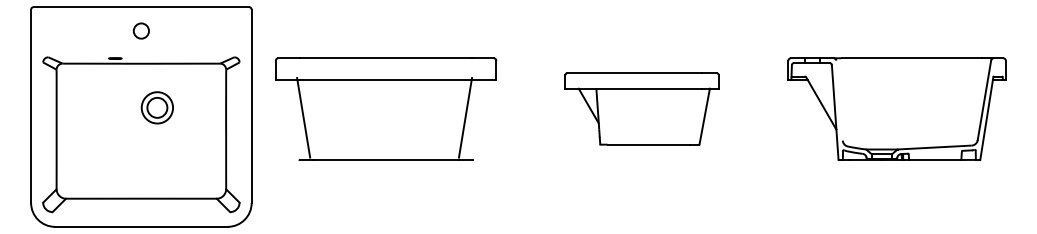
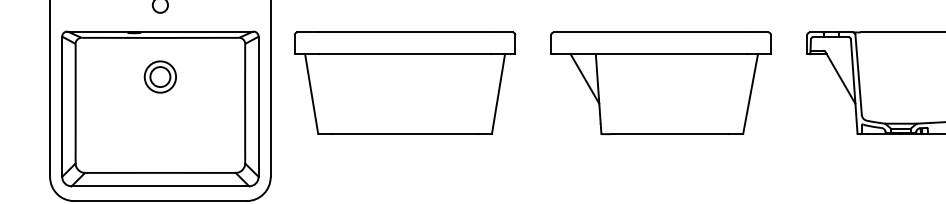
line: (141, 57) -> (160, 31), added
line: (839, 100) -> (858, 74), added
part: (156, 107) -> (159, 76), moved
part: (641, 108) -> (660, 82), size x1.43
line: (303, 117) -> (311, 93), moved
line: (465, 117) -> (498, 93), moved
line: (43, 132) -> (62, 106), added
line: (239, 132) -> (258, 106), added
line: (141, 212) -> (160, 186), added

